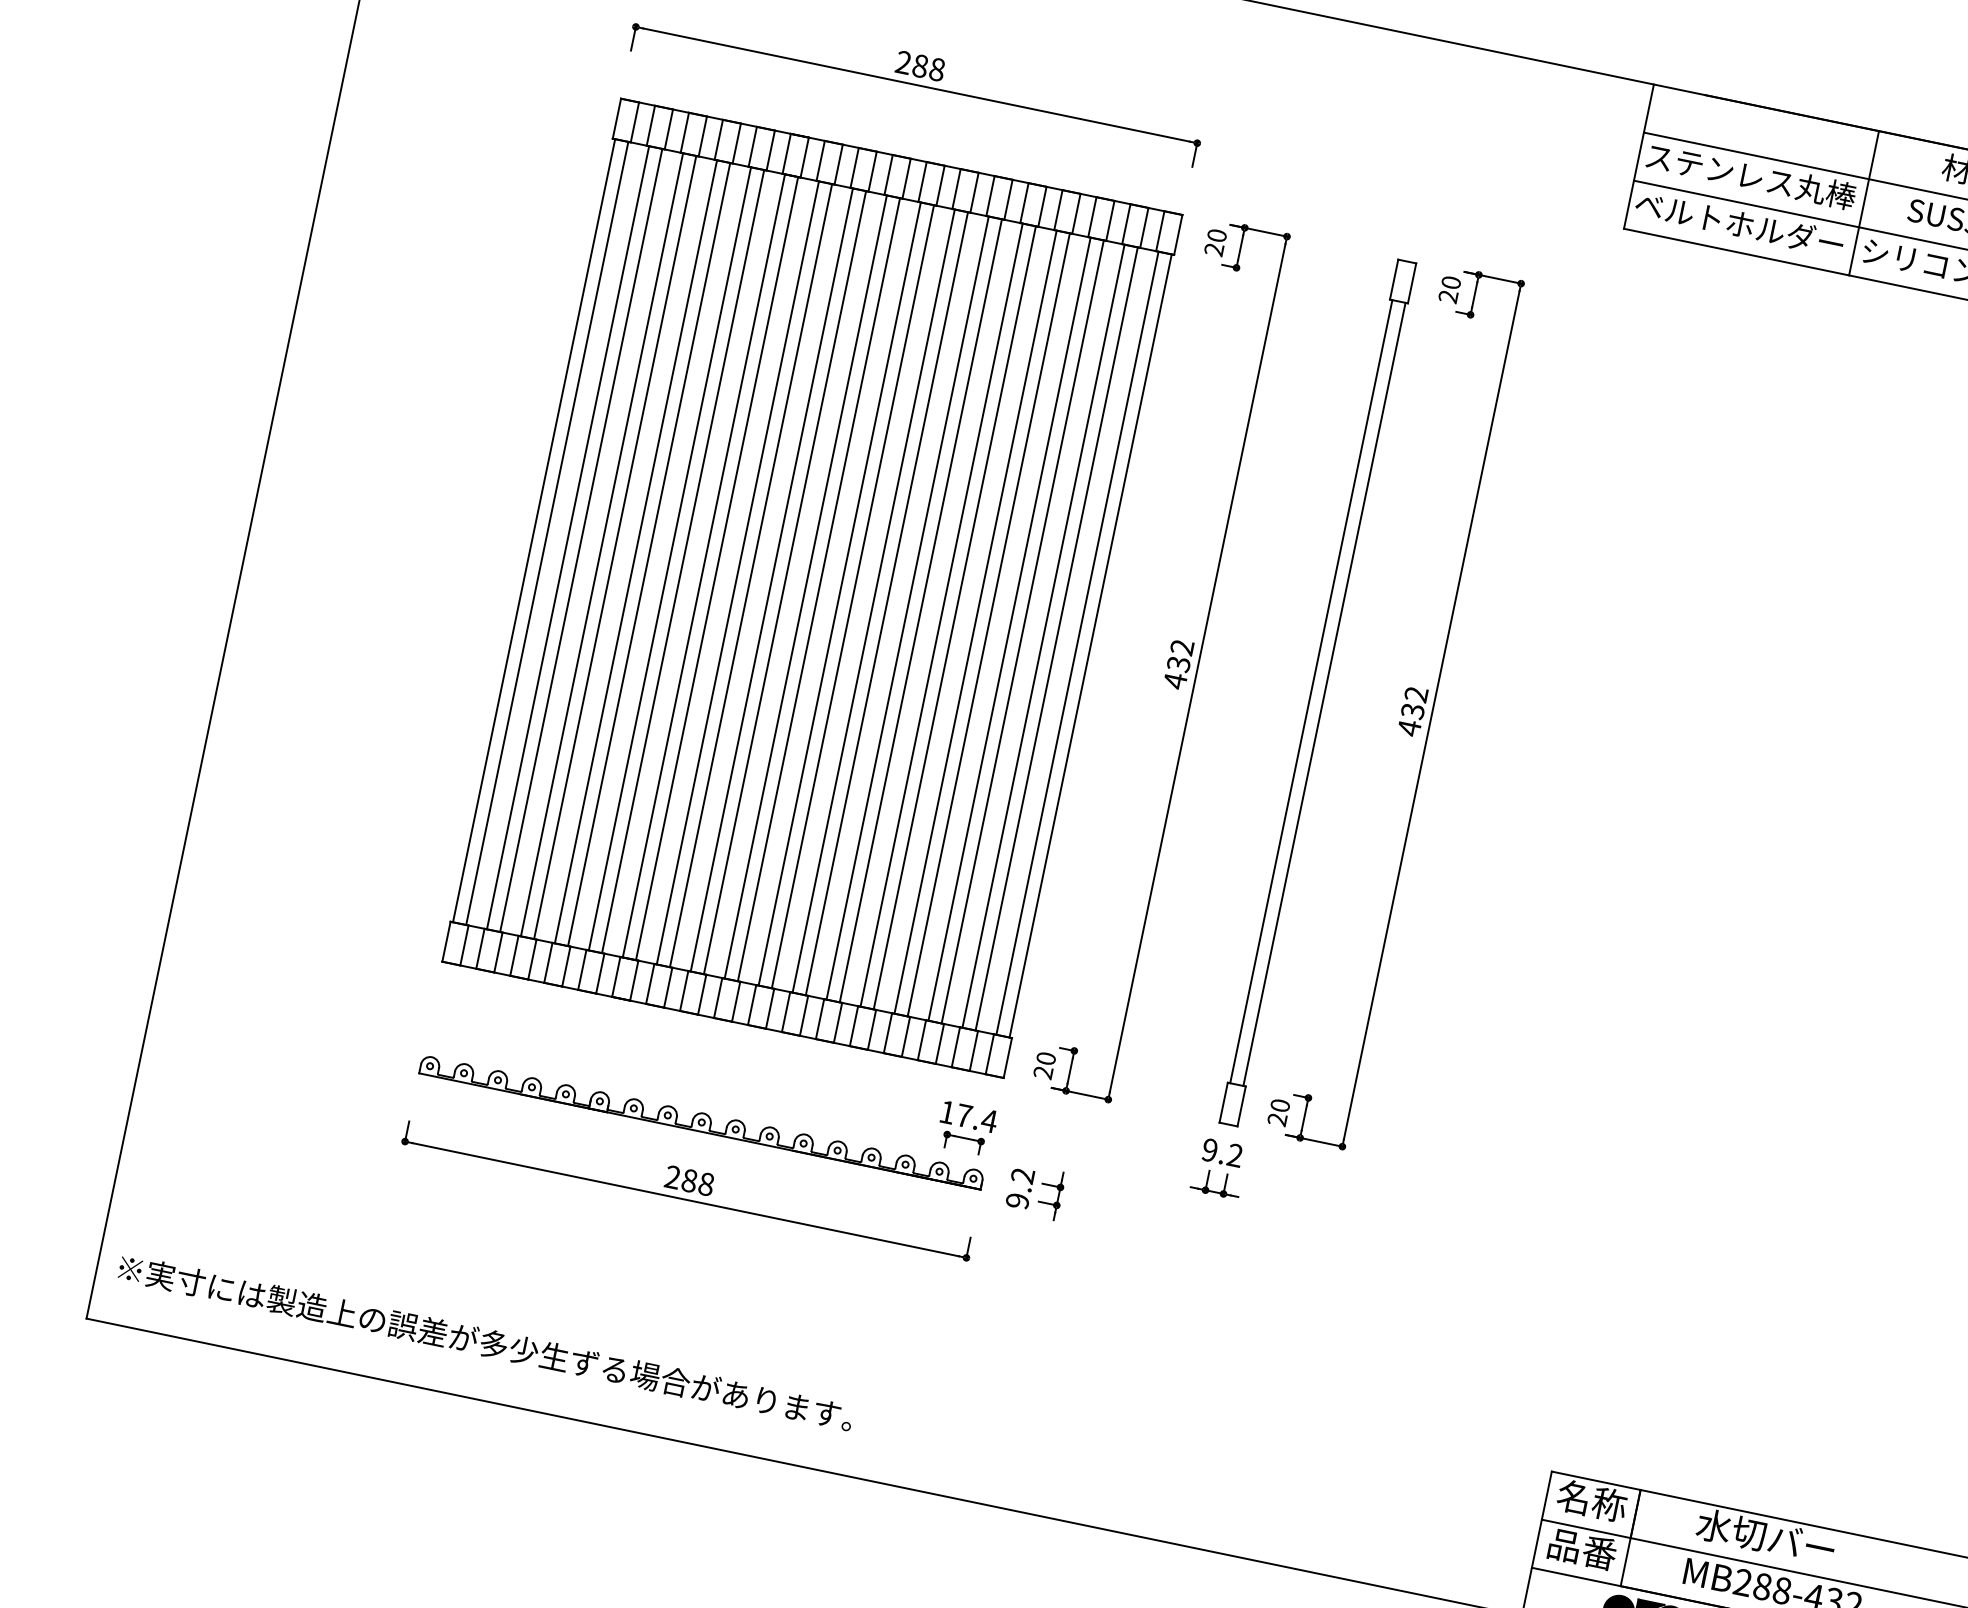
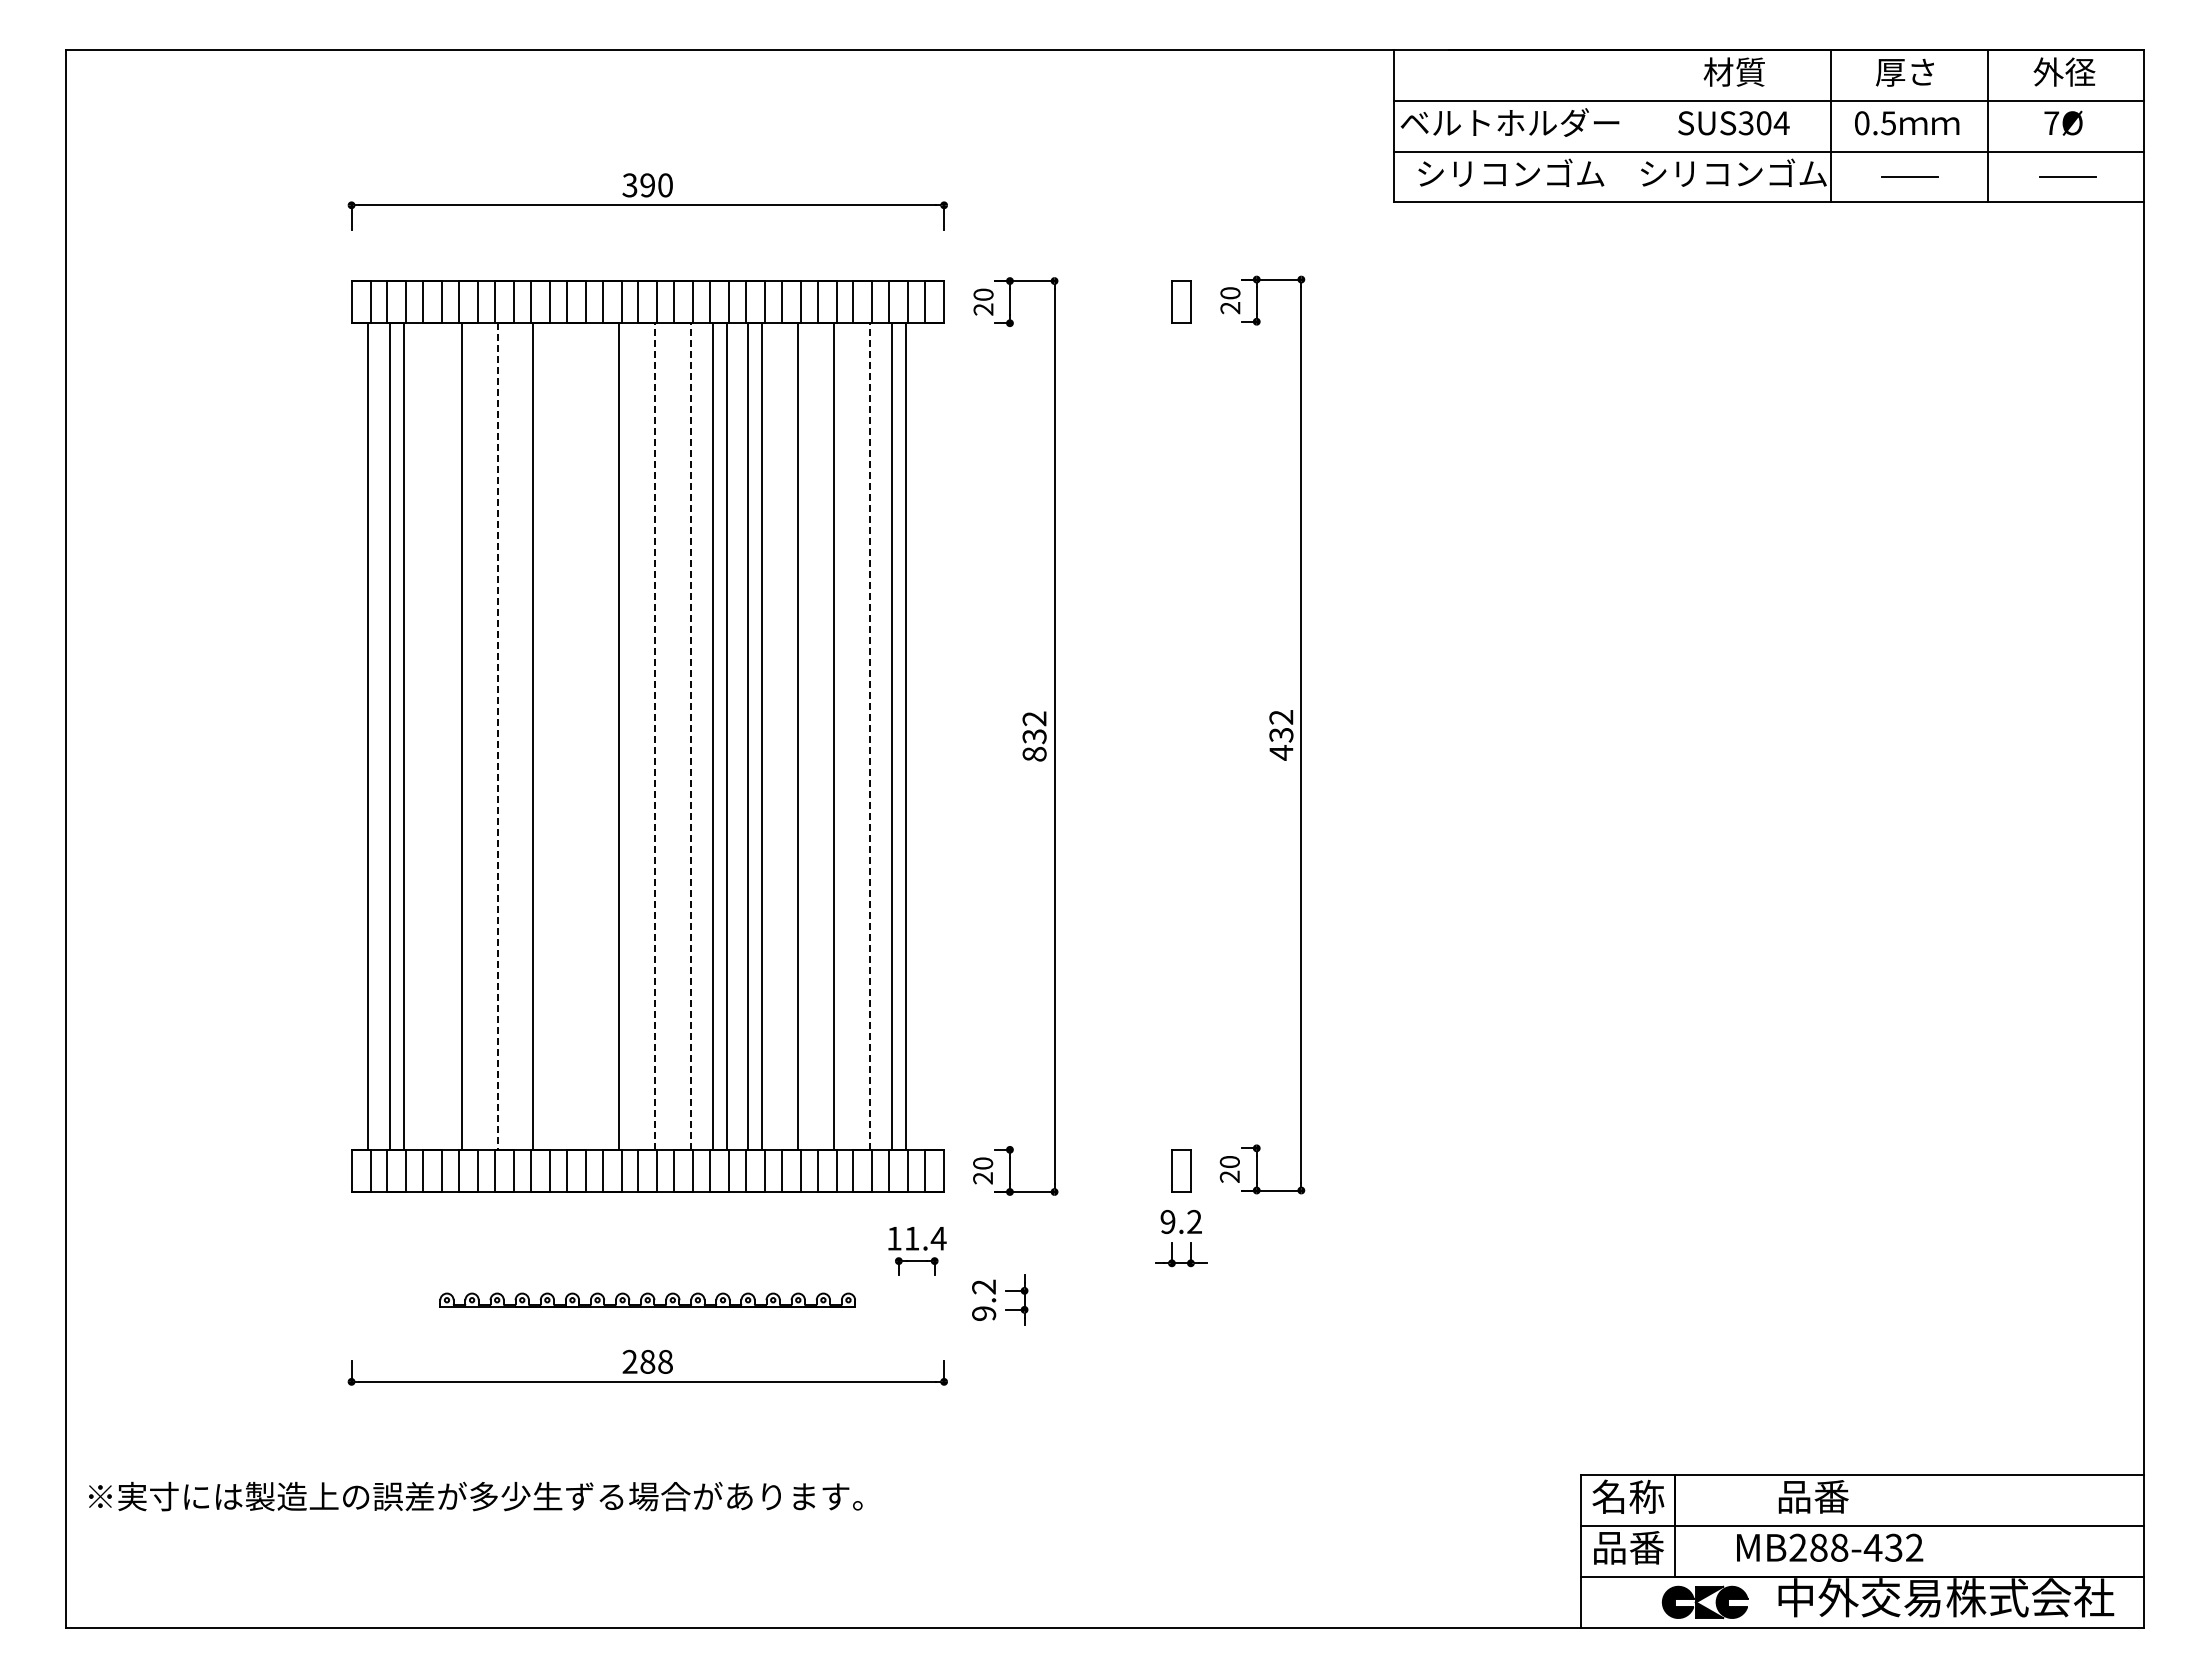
text: (920, 66) -> (647, 185), 288 -> 390
text: (1750, 175) -> (1510, 122), ステンレス丸棒 -> ベルトホルダー
line: (1863, 203) -> (1631, 126), removed
text: (1739, 223) -> (1509, 172), ベルトホルダー -> シリコンゴム
line: (534, 530) -> (354, 736), removed
line: (601, 544) -> (425, 736), removed
line: (614, 547) -> (439, 736), removed
line: (649, 554) -> (475, 736), removed
line: (669, 559) -> (497, 737), solid -> dashed
line: (683, 561) -> (511, 736), removed
line: (717, 568) -> (547, 736), removed
line: (738, 572) -> (569, 736), removed
line: (751, 575) -> (583, 736), removed
line: (772, 580) -> (605, 736), removed
line: (805, 586) -> (640, 736), removed
line: (818, 589) -> (654, 736), solid -> dashed
line: (839, 593) -> (676, 736), removed
line: (852, 596) -> (690, 736), solid -> dashed
line: (941, 615) -> (784, 736), removed
line: (975, 622) -> (820, 736), removed
line: (1009, 629) -> (855, 736), removed
line: (1022, 631) -> (869, 736), solid -> dashed
line: (1077, 643) -> (927, 736), removed
line: (1090, 645) -> (941, 736), removed
text: (1175, 681) -> (1034, 754), 432 -> 832
line: (1311, 691) -> (1174, 736), removed
line: (1324, 694) -> (1188, 736), removed
text: (964, 1115) -> (912, 1238), 17.4 -> 11.4
part: (701, 1121) -> (647, 1299), size x0.7
text: (485, 1342) -> (475, 1496), moved
text: (1765, 1536) -> (1811, 1496), 水切バー -> 品番

